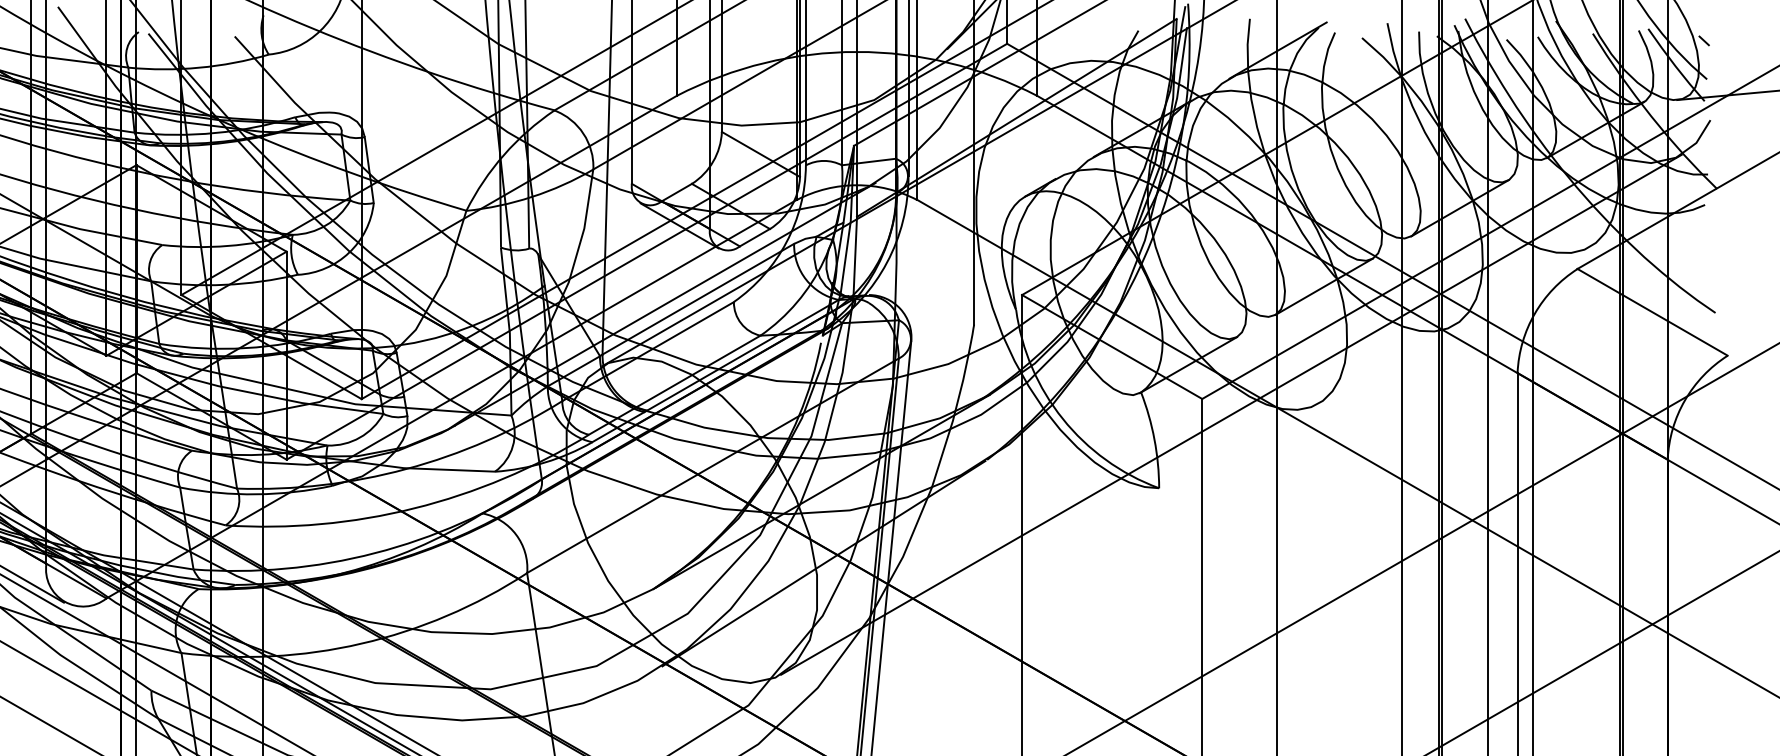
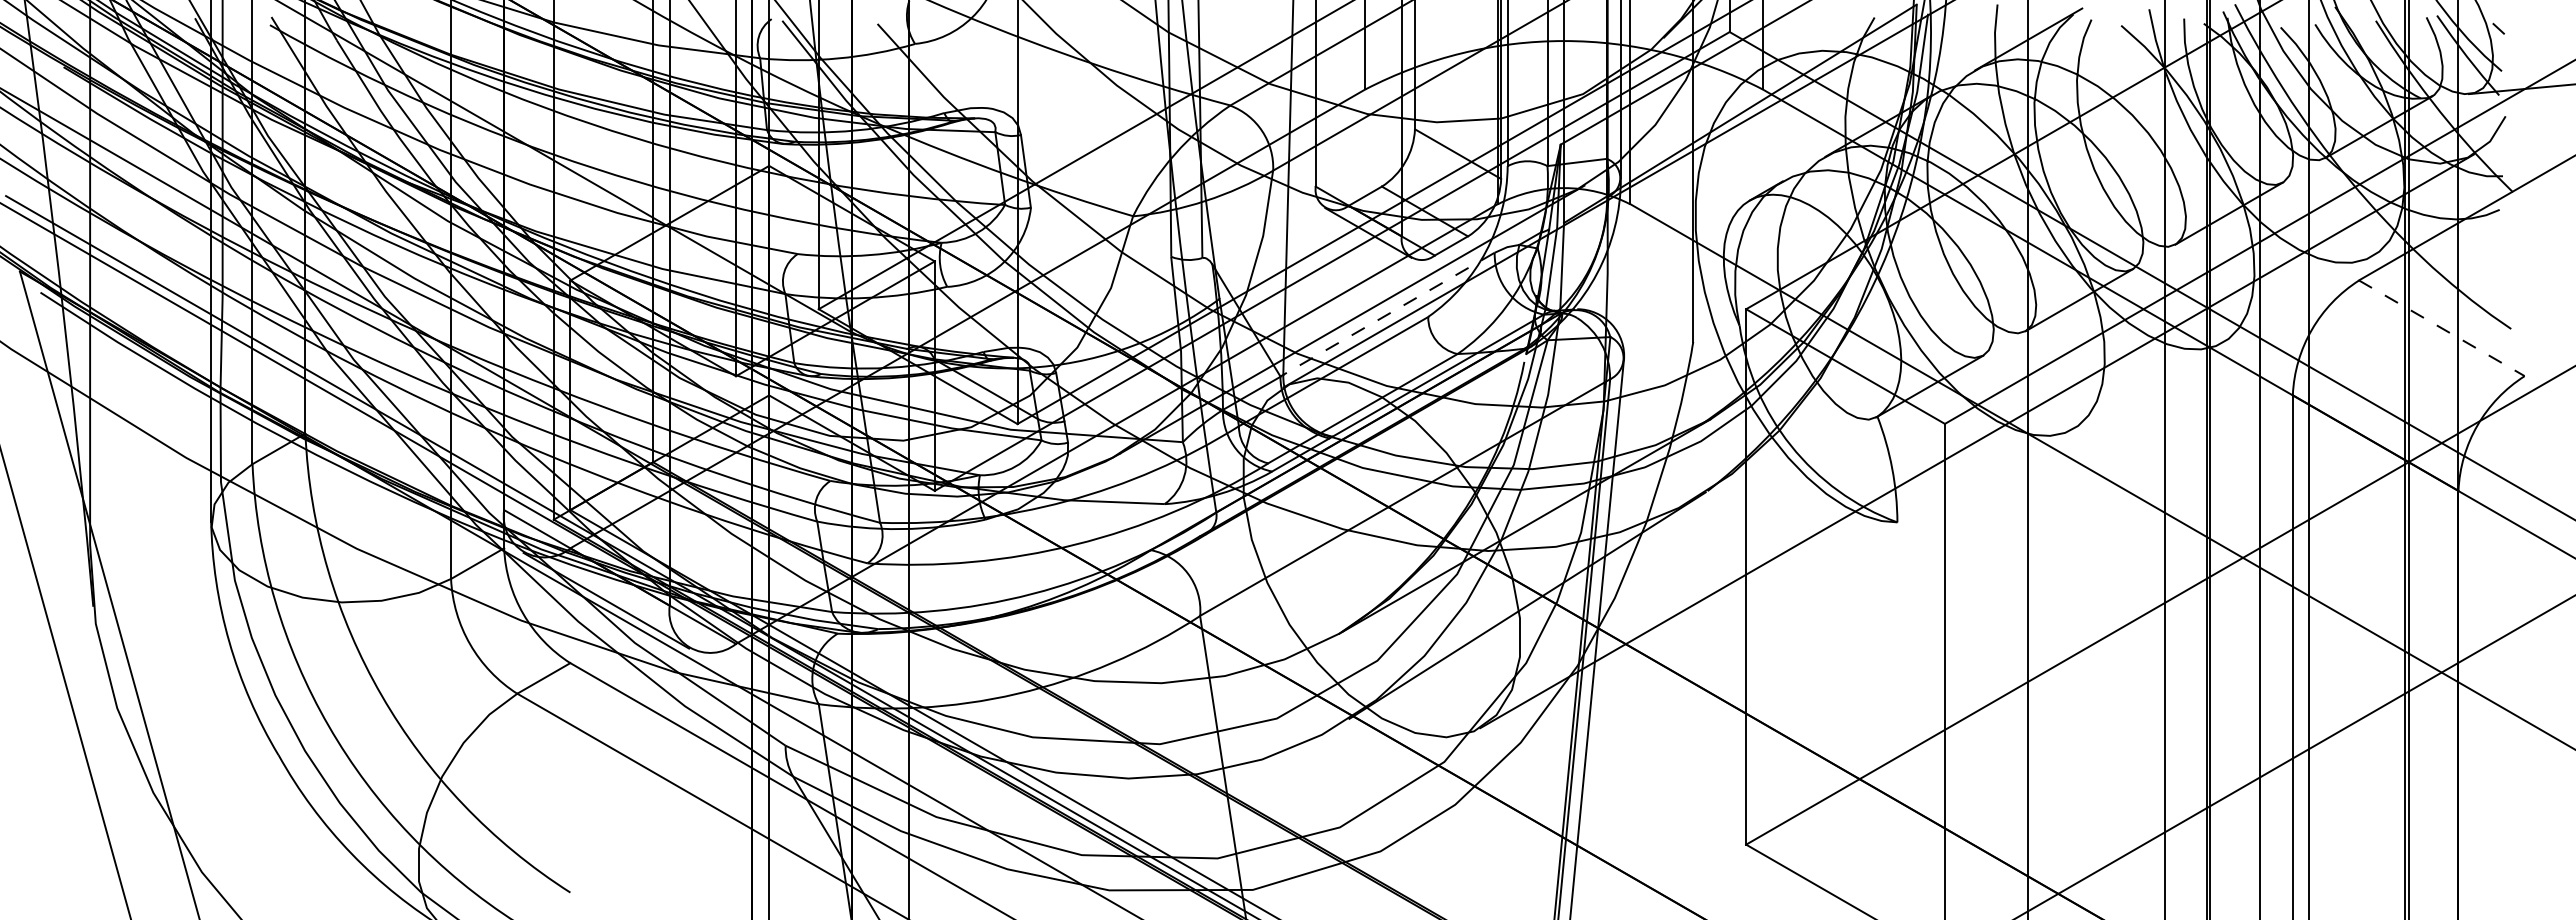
line: (697, 298) -> (1388, 313), solid -> dashed
line: (1652, 312) -> (2441, 328), solid -> dashed

